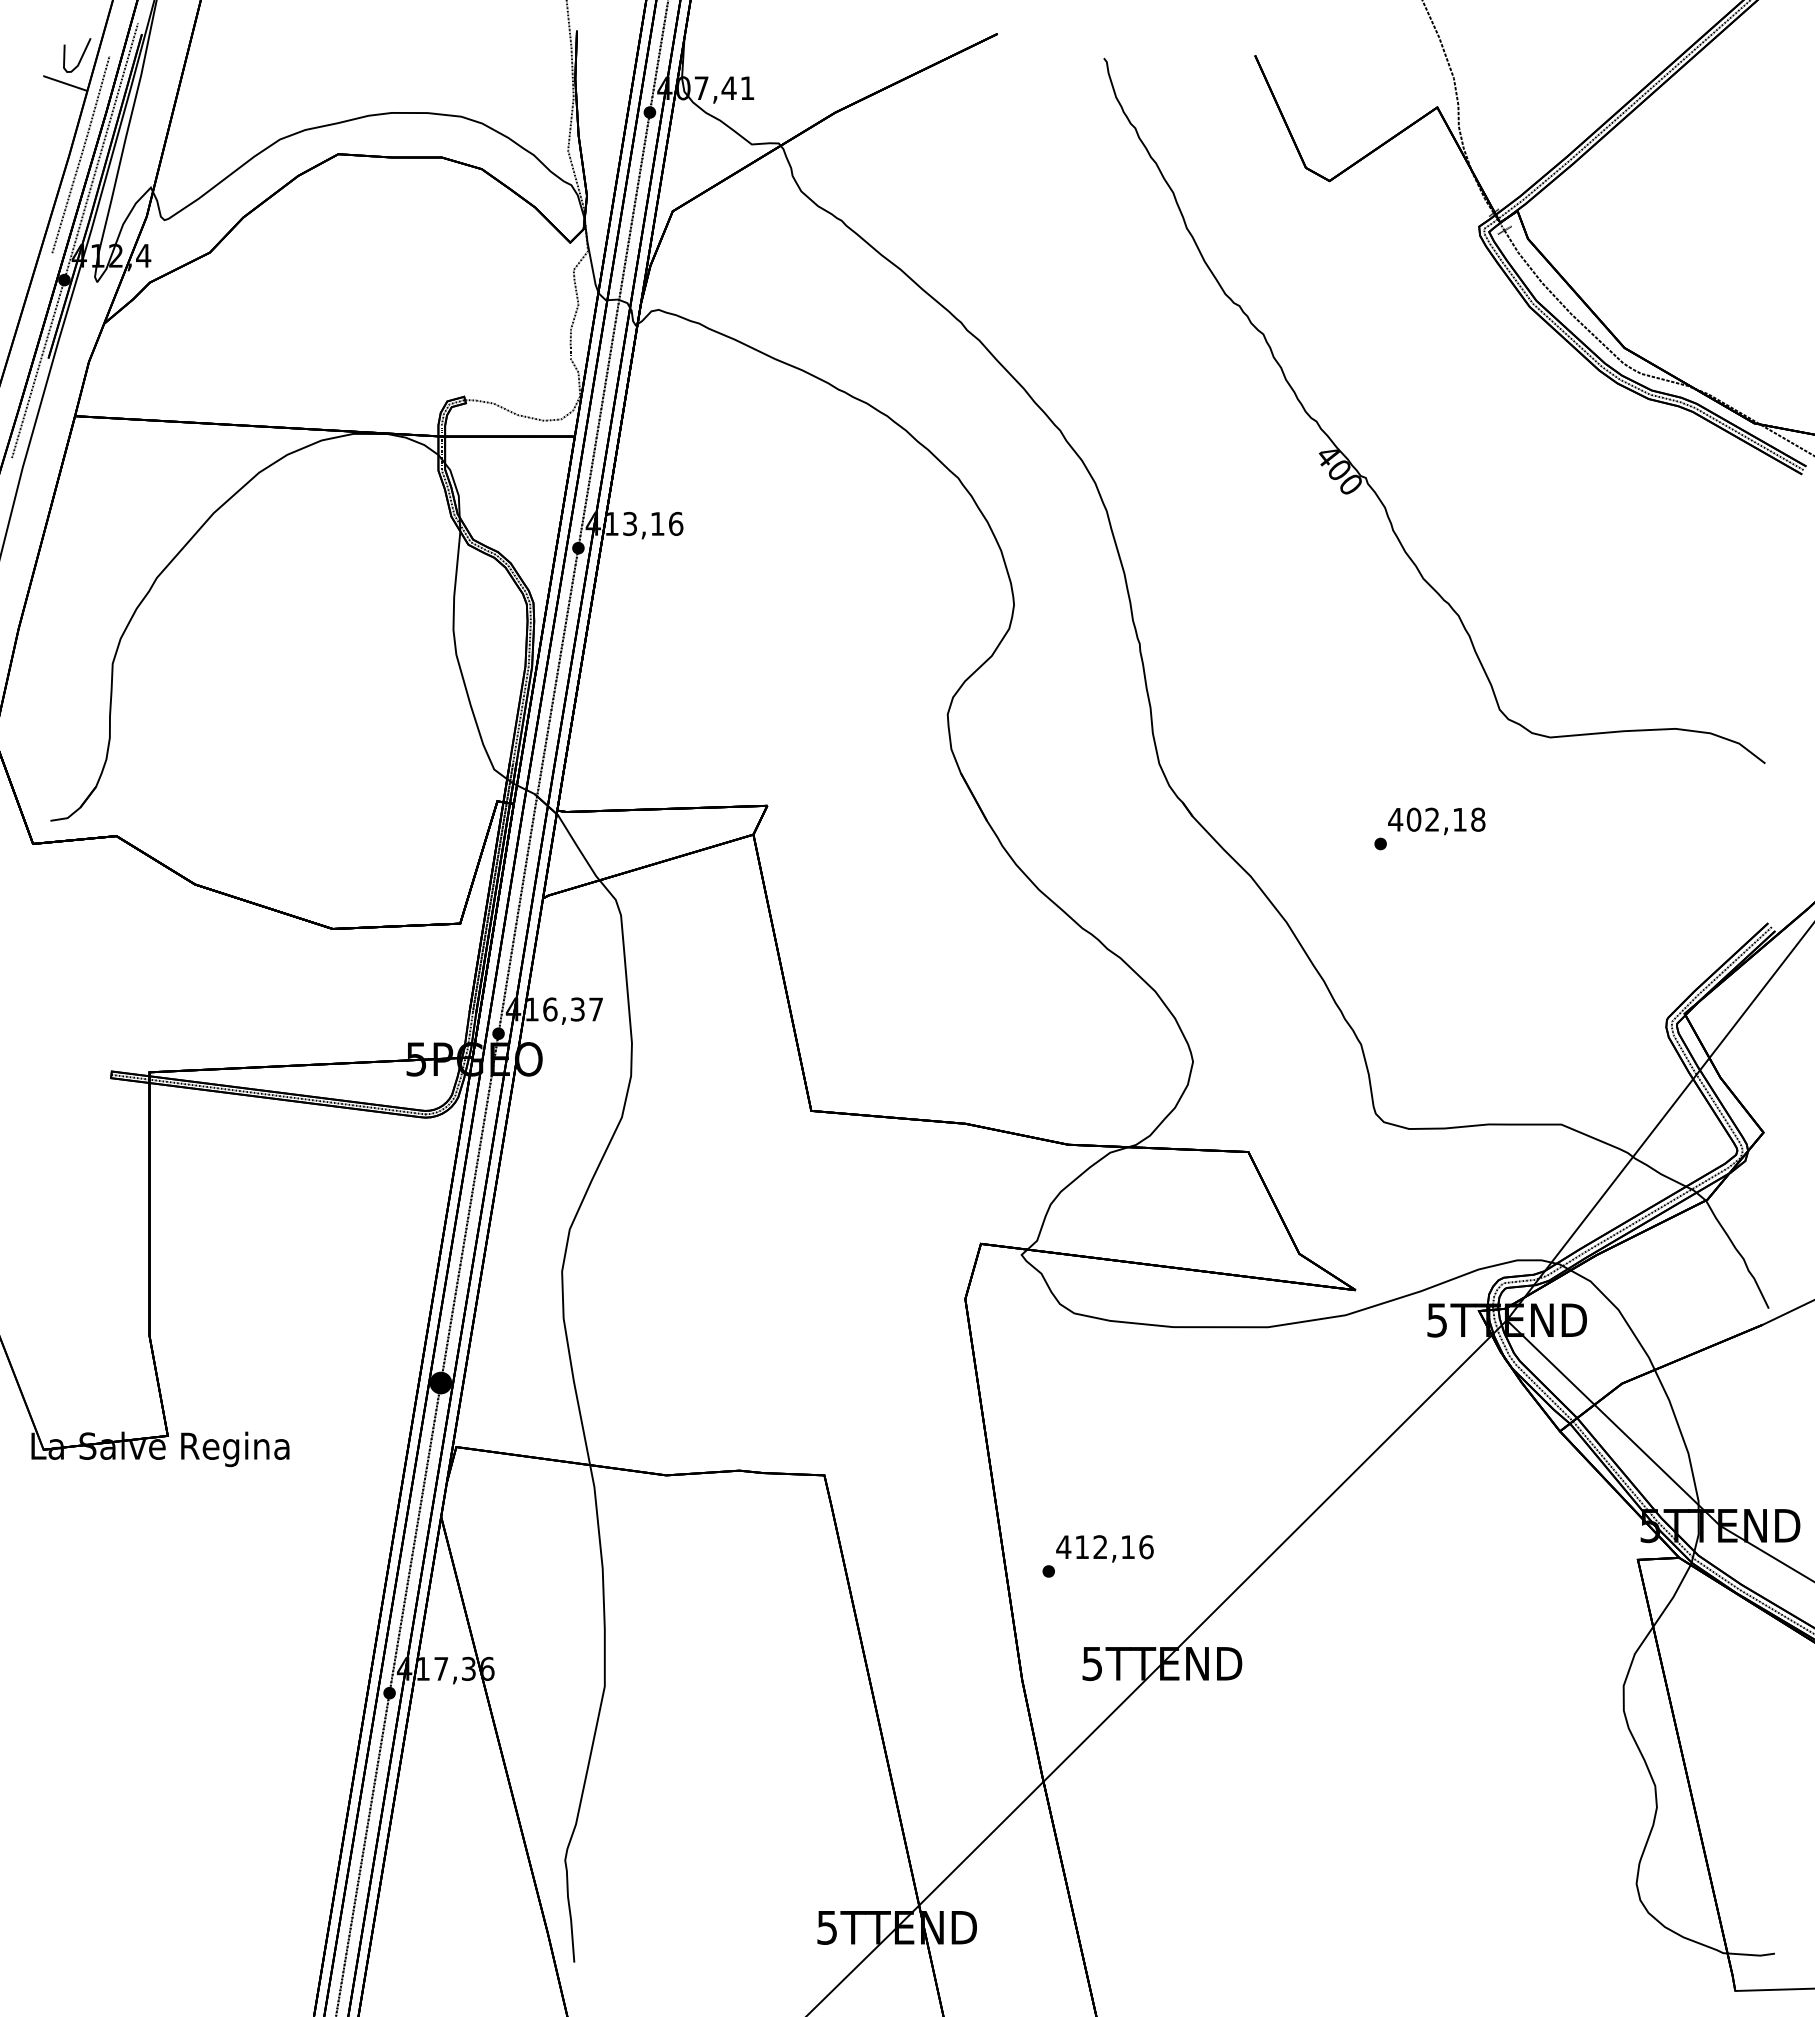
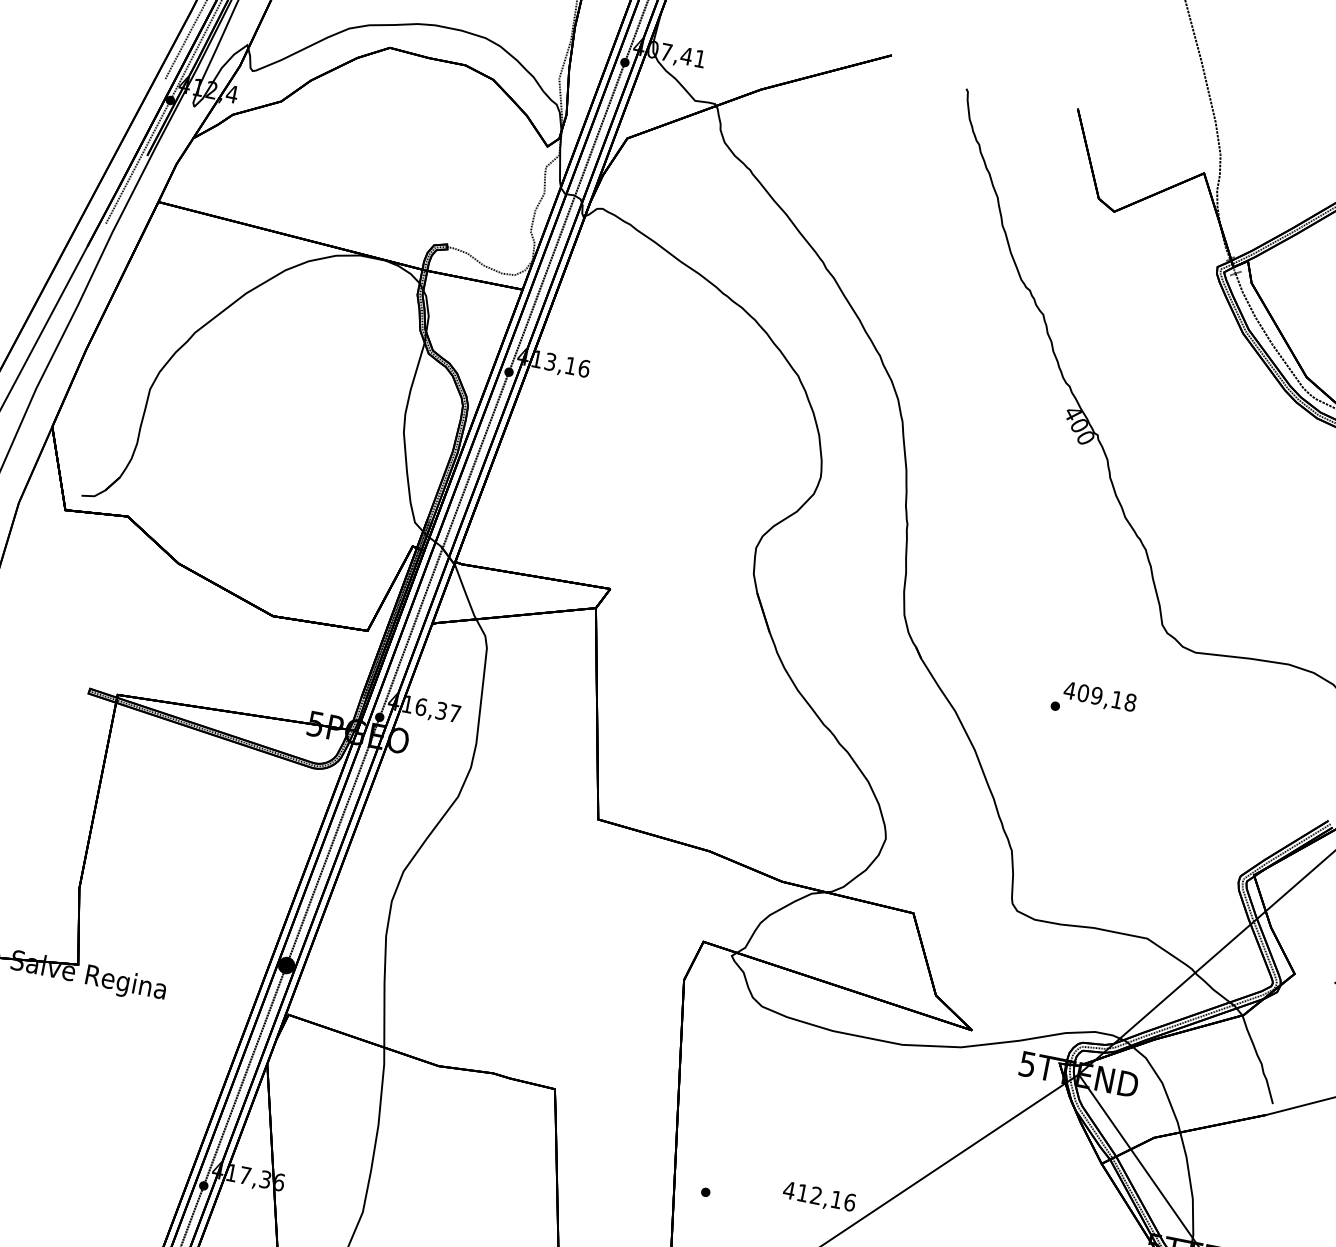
text: (1432, 819) -> (1097, 695), 402,18 -> 409,18
text: (1104, 1548) -> (819, 1197), moved

